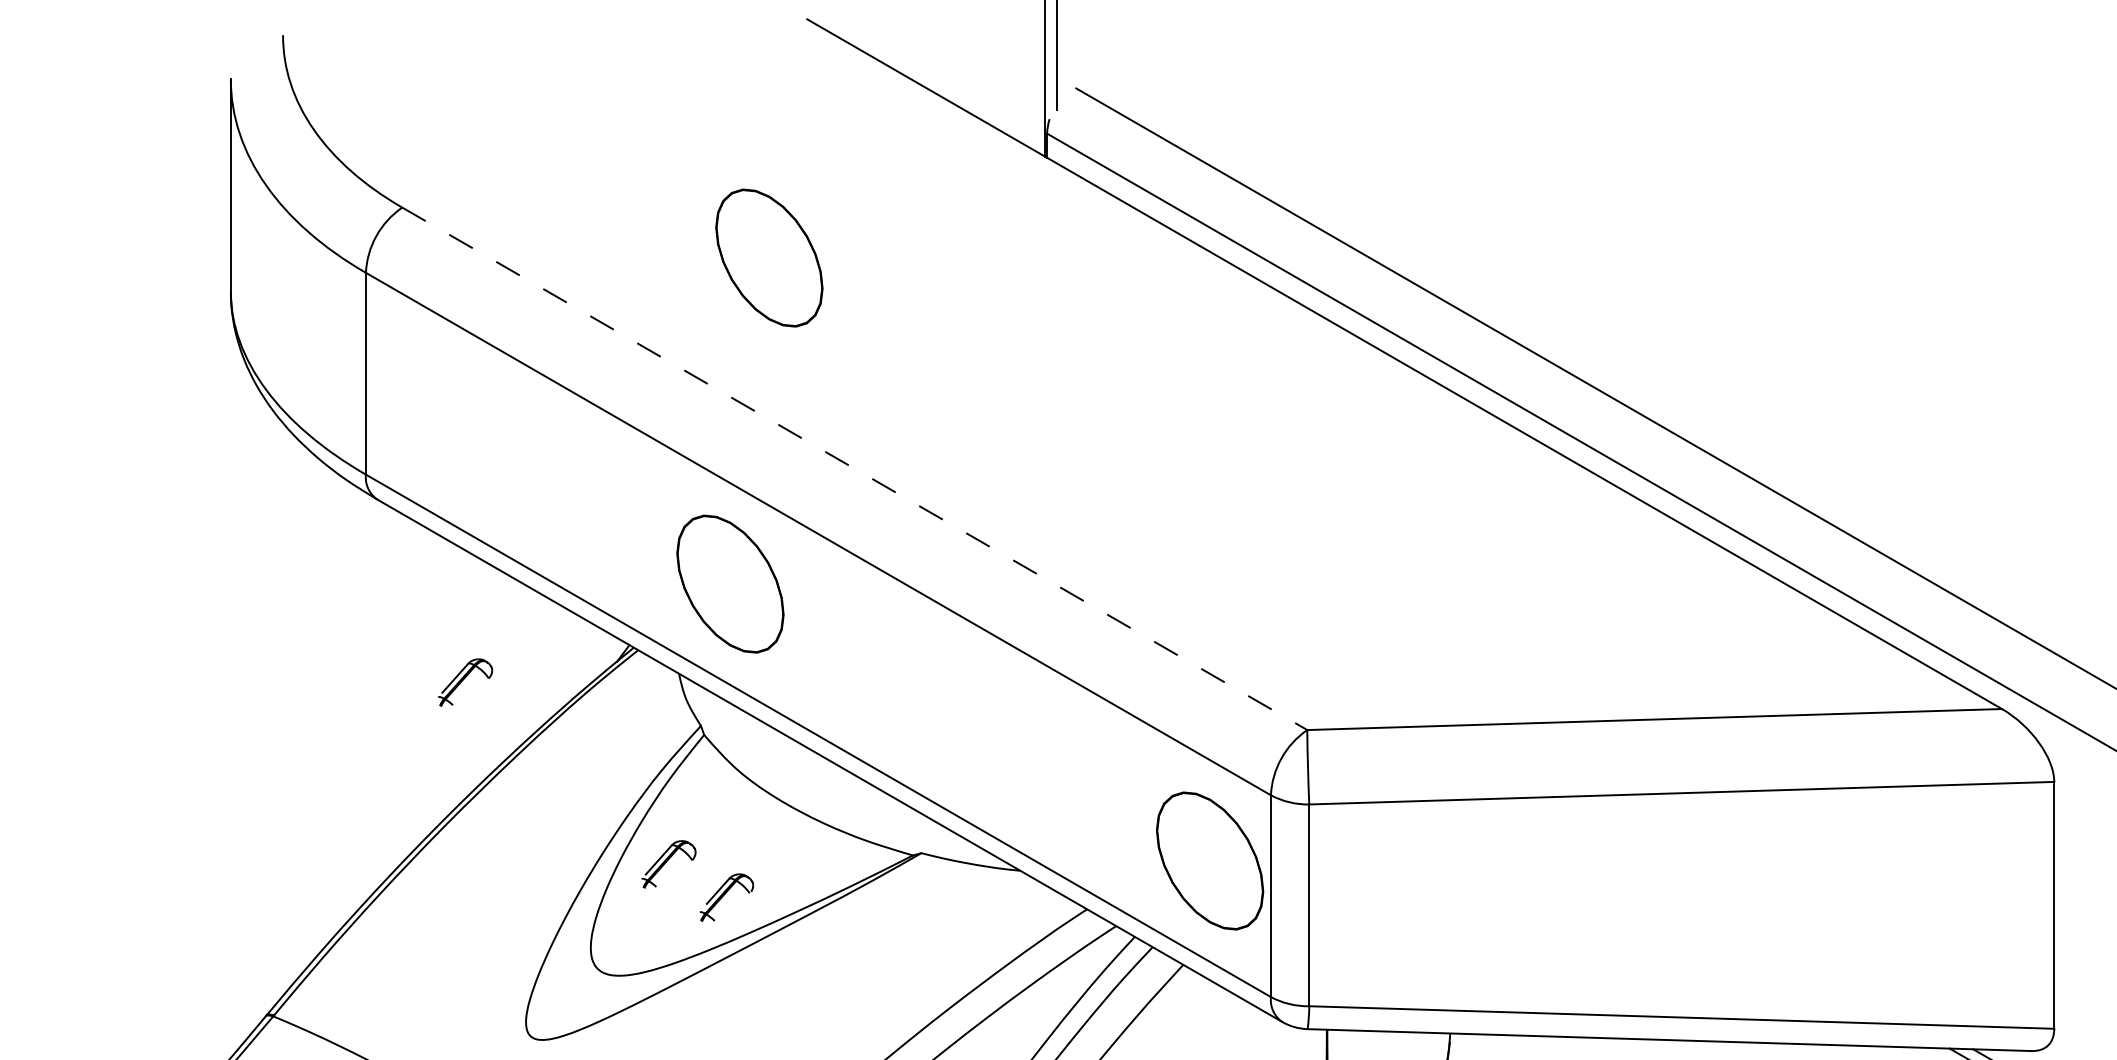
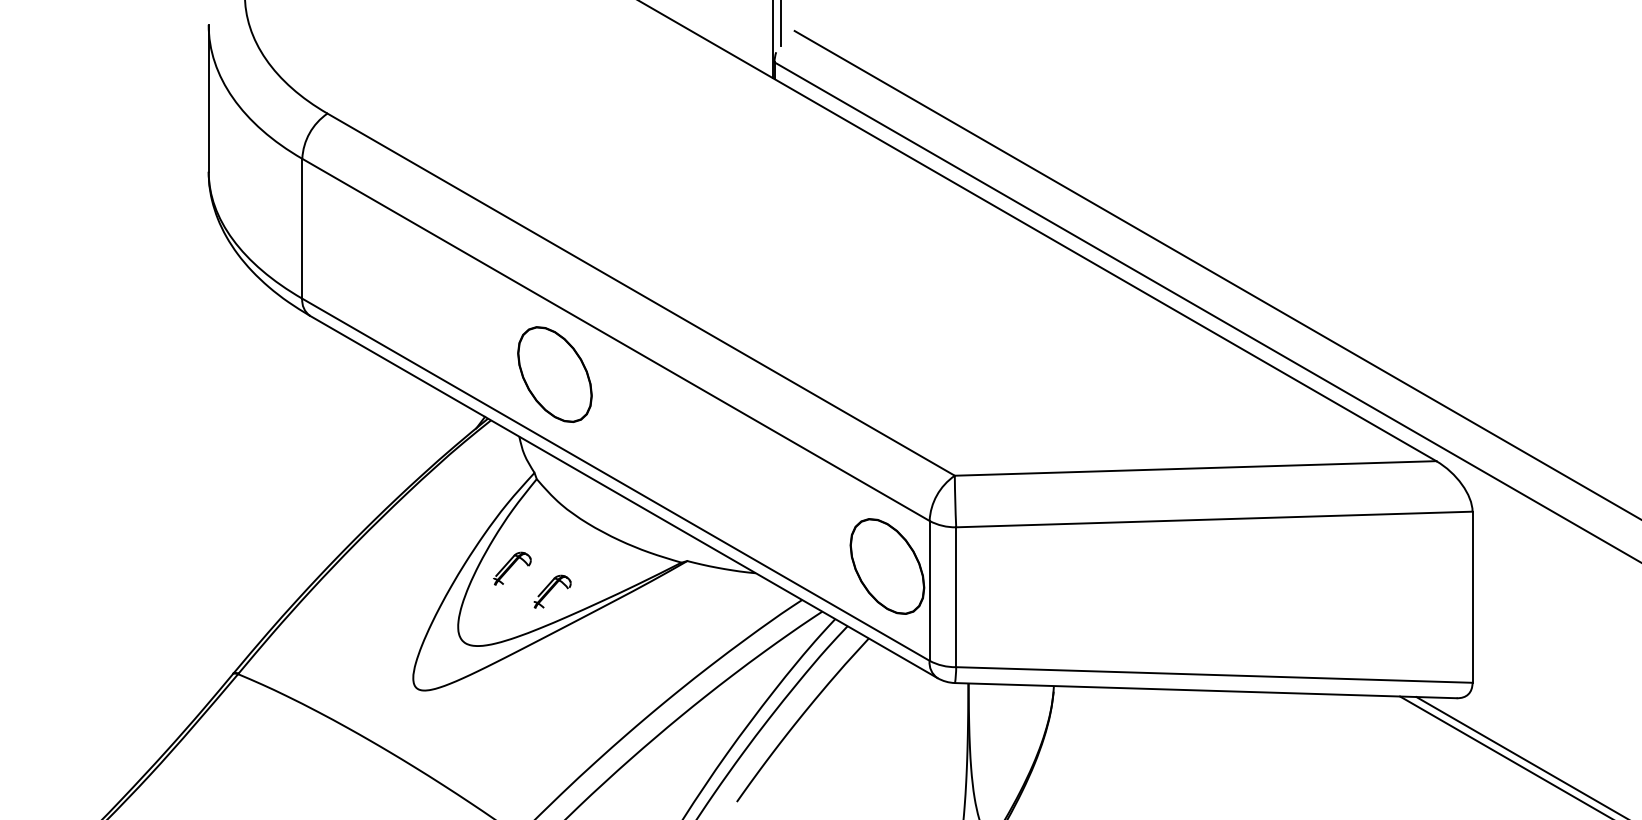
part: (768, 257) -> (581, 148), removed
line: (855, 468) -> (641, 294), dashed -> solid
part: (465, 682) -> (371, 442), removed

